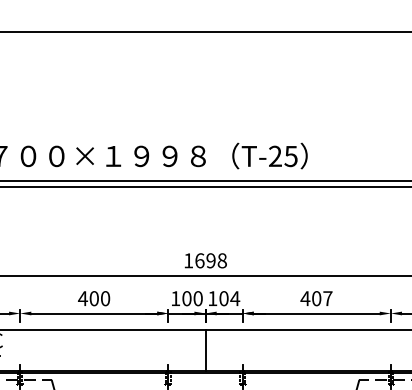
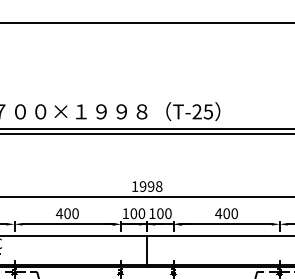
text: (199, 260) -> (142, 186), 1698 -> 1998
text: (233, 298) -> (167, 213), 104 -> 100
text: (327, 298) -> (234, 213), 407 -> 400

